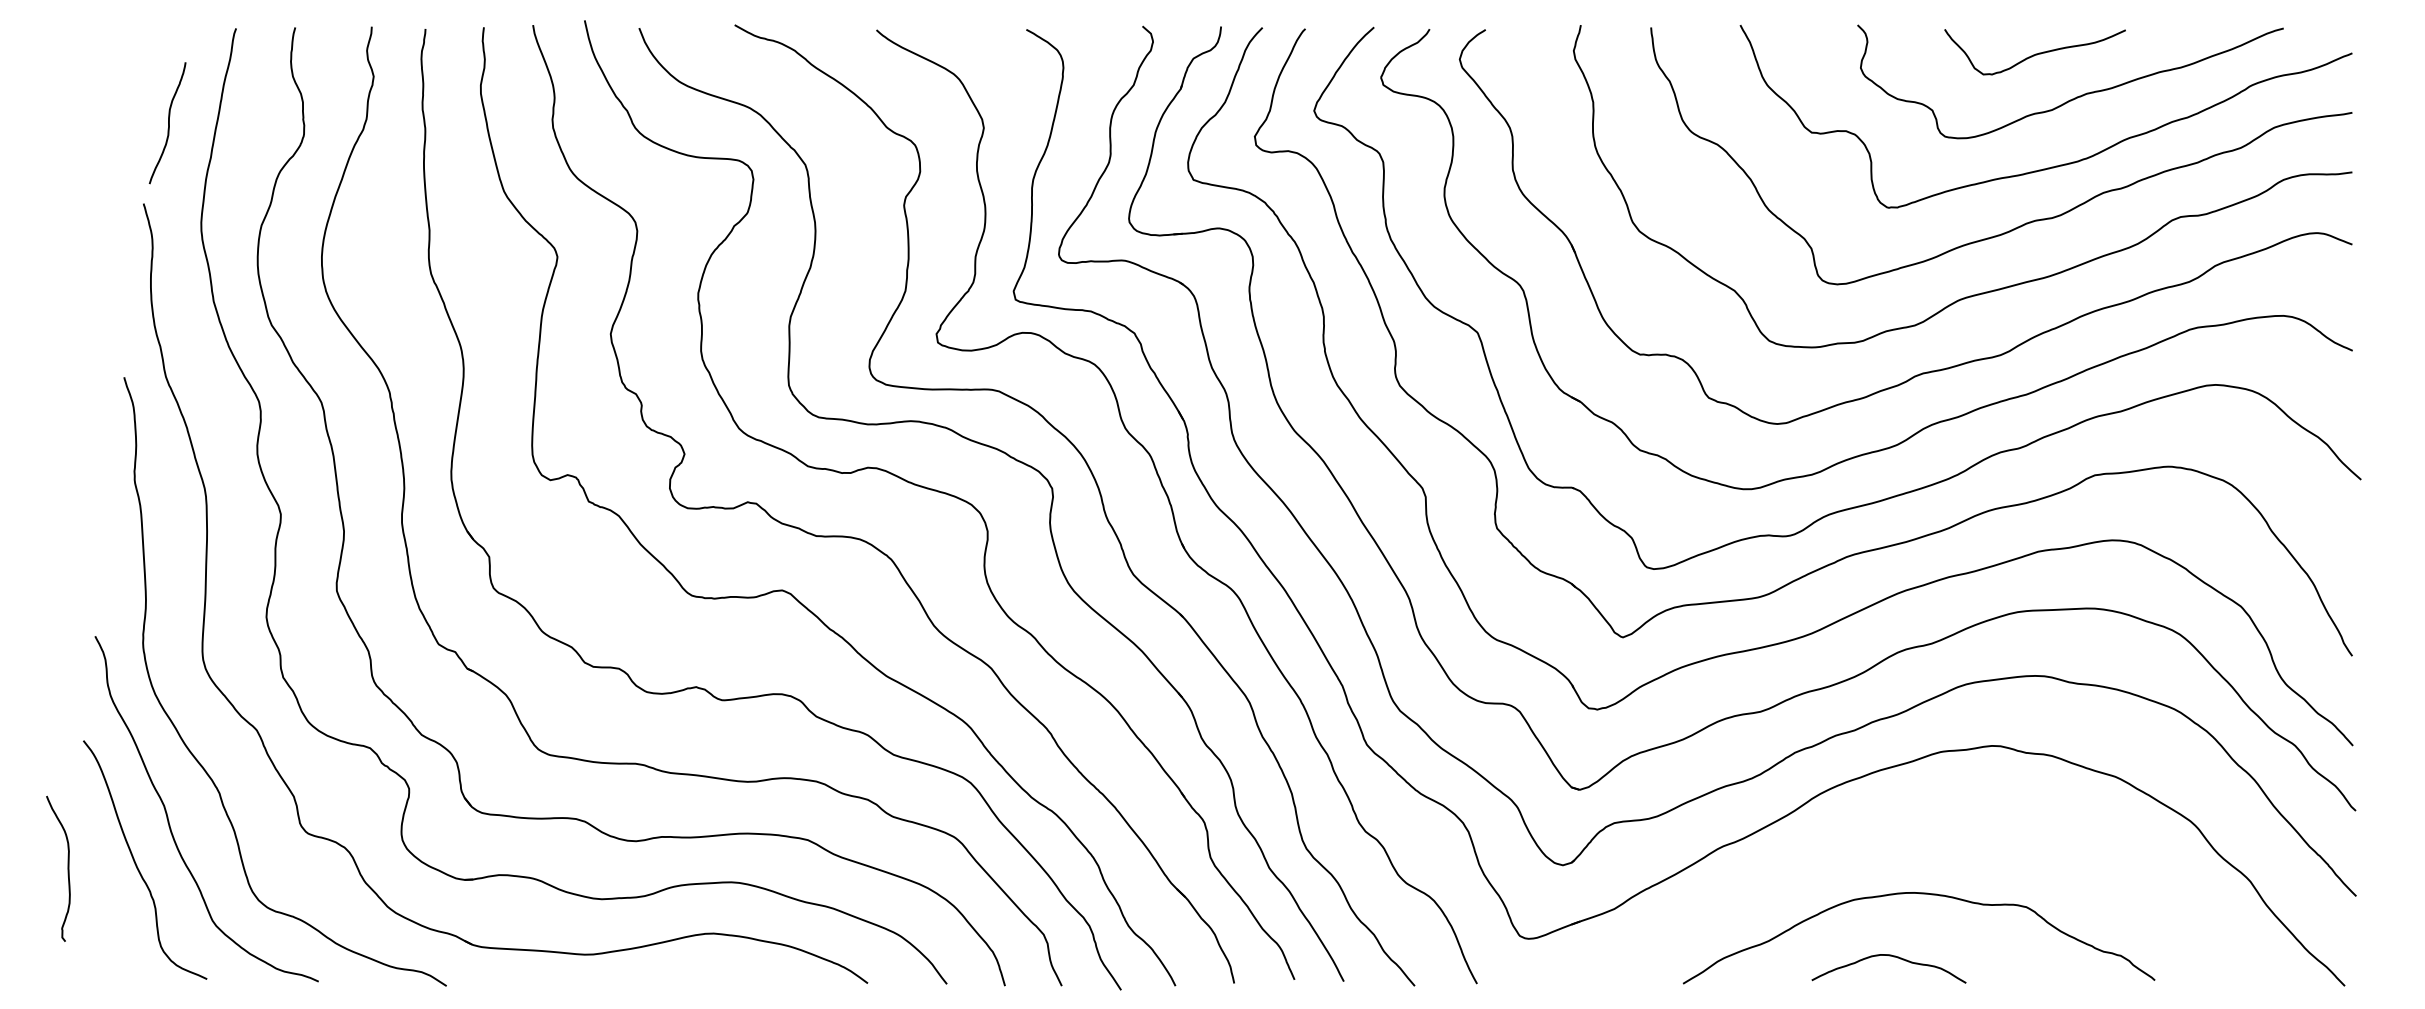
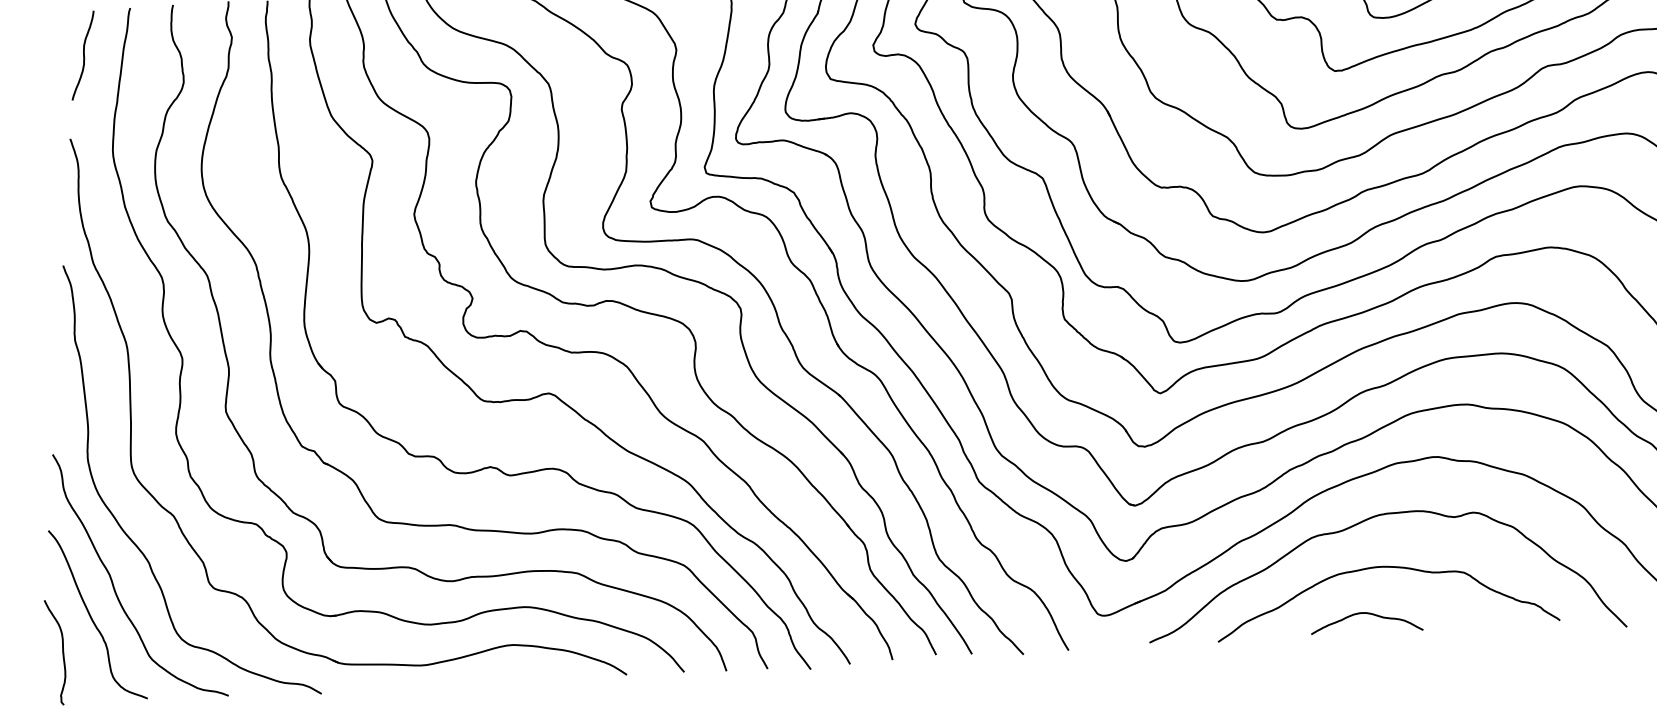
curve: (168, 123) -> (83, 55), moved
curve: (1888, 831) -> (1360, 523), added
curve: (67, 868) -> (62, 651), moved

